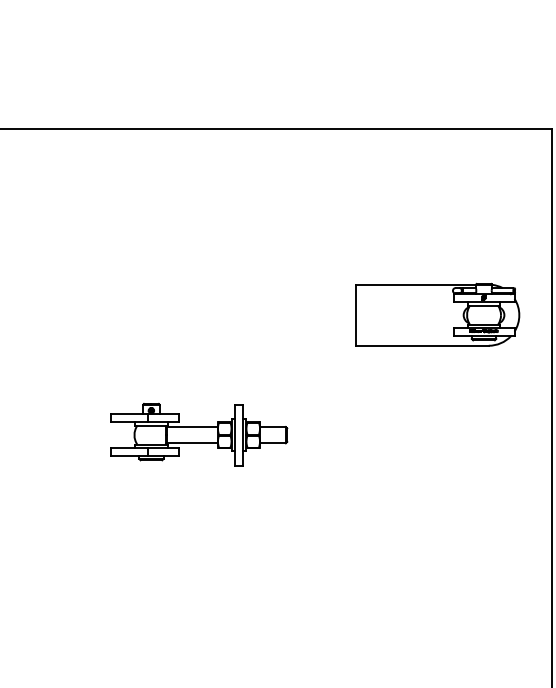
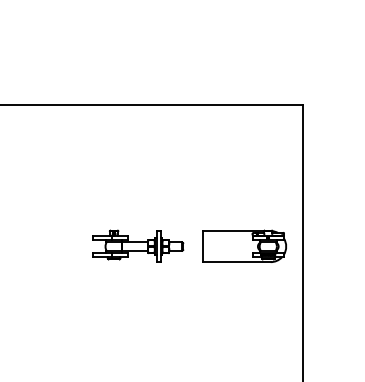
part: (437, 313) -> (244, 245), moved
part: (199, 432) -> (138, 245), moved

